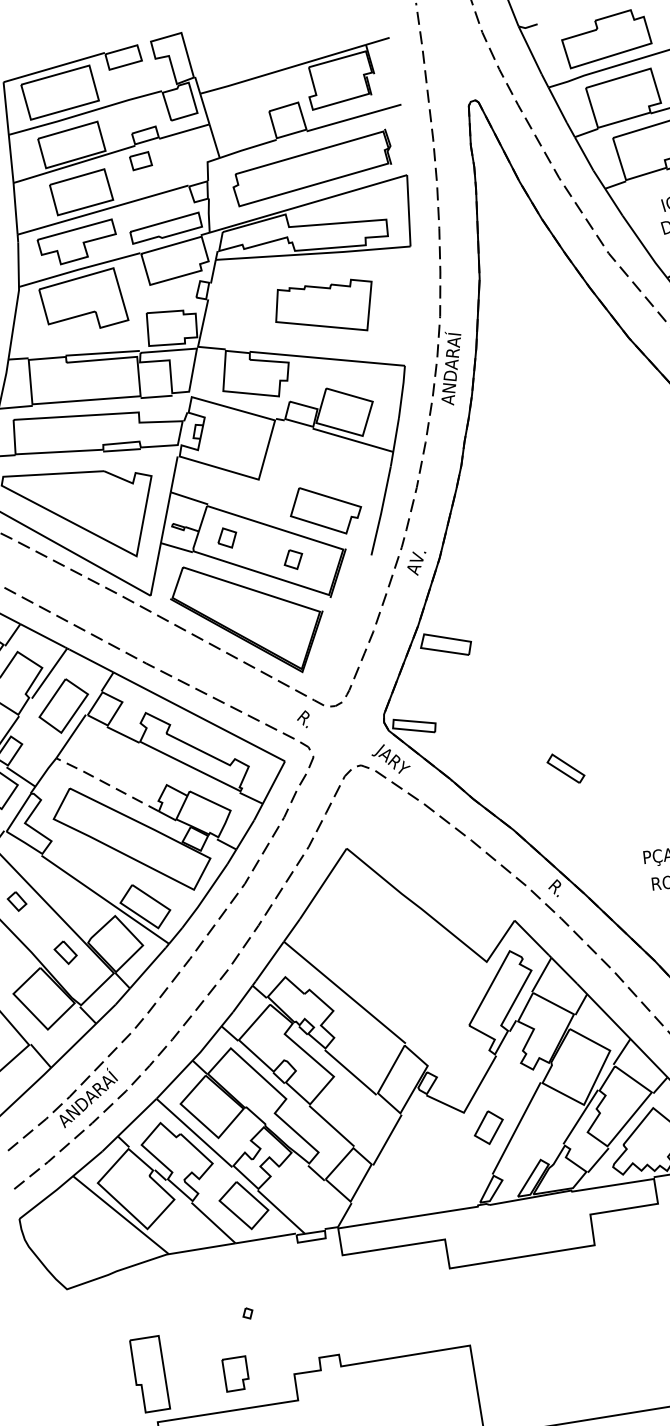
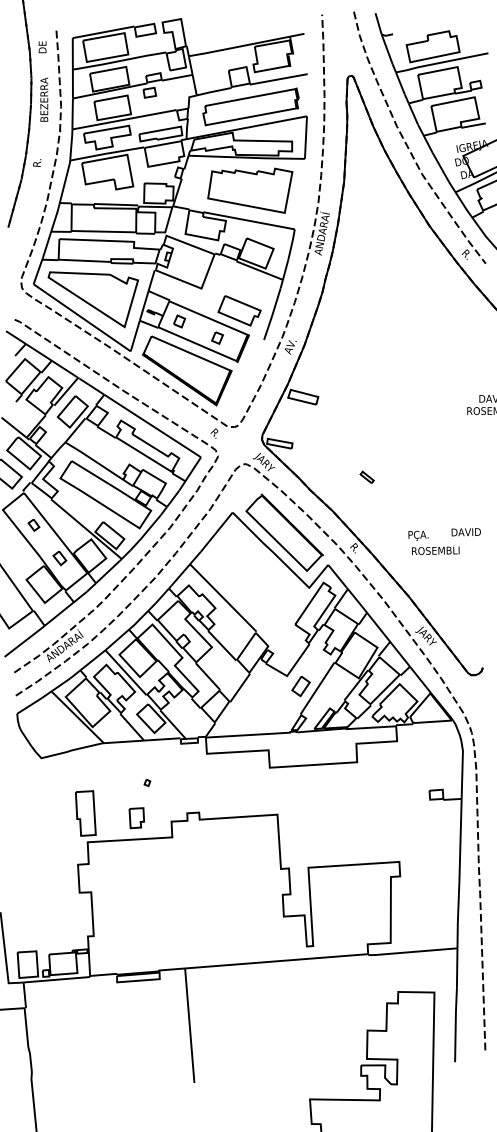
part: (324, 307) -> (250, 190), size x1.43
part: (564, 766) -> (366, 476), size x0.62
line: (106, 783) -> (93, 460), dashed -> solid
part: (436, 873) -> (284, 532), added

